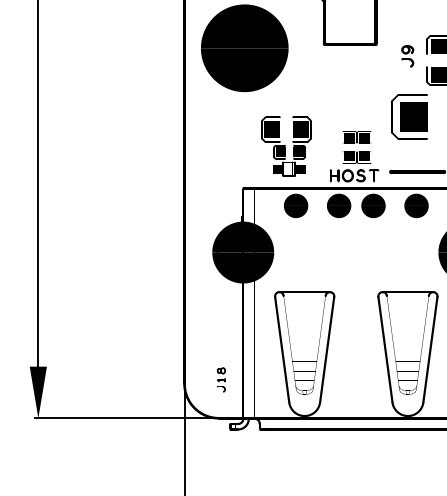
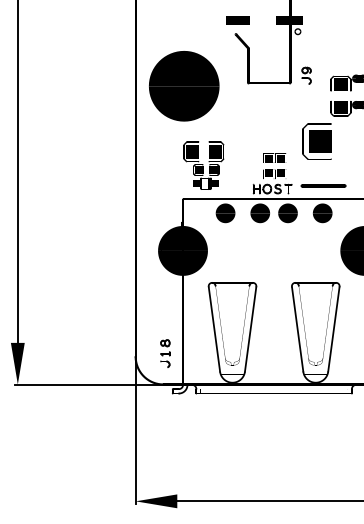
part: (407, 56) -> (306, 75), moved
part: (286, 146) -> (203, 165), moved
part: (221, 379) -> (165, 353), size x1.43

